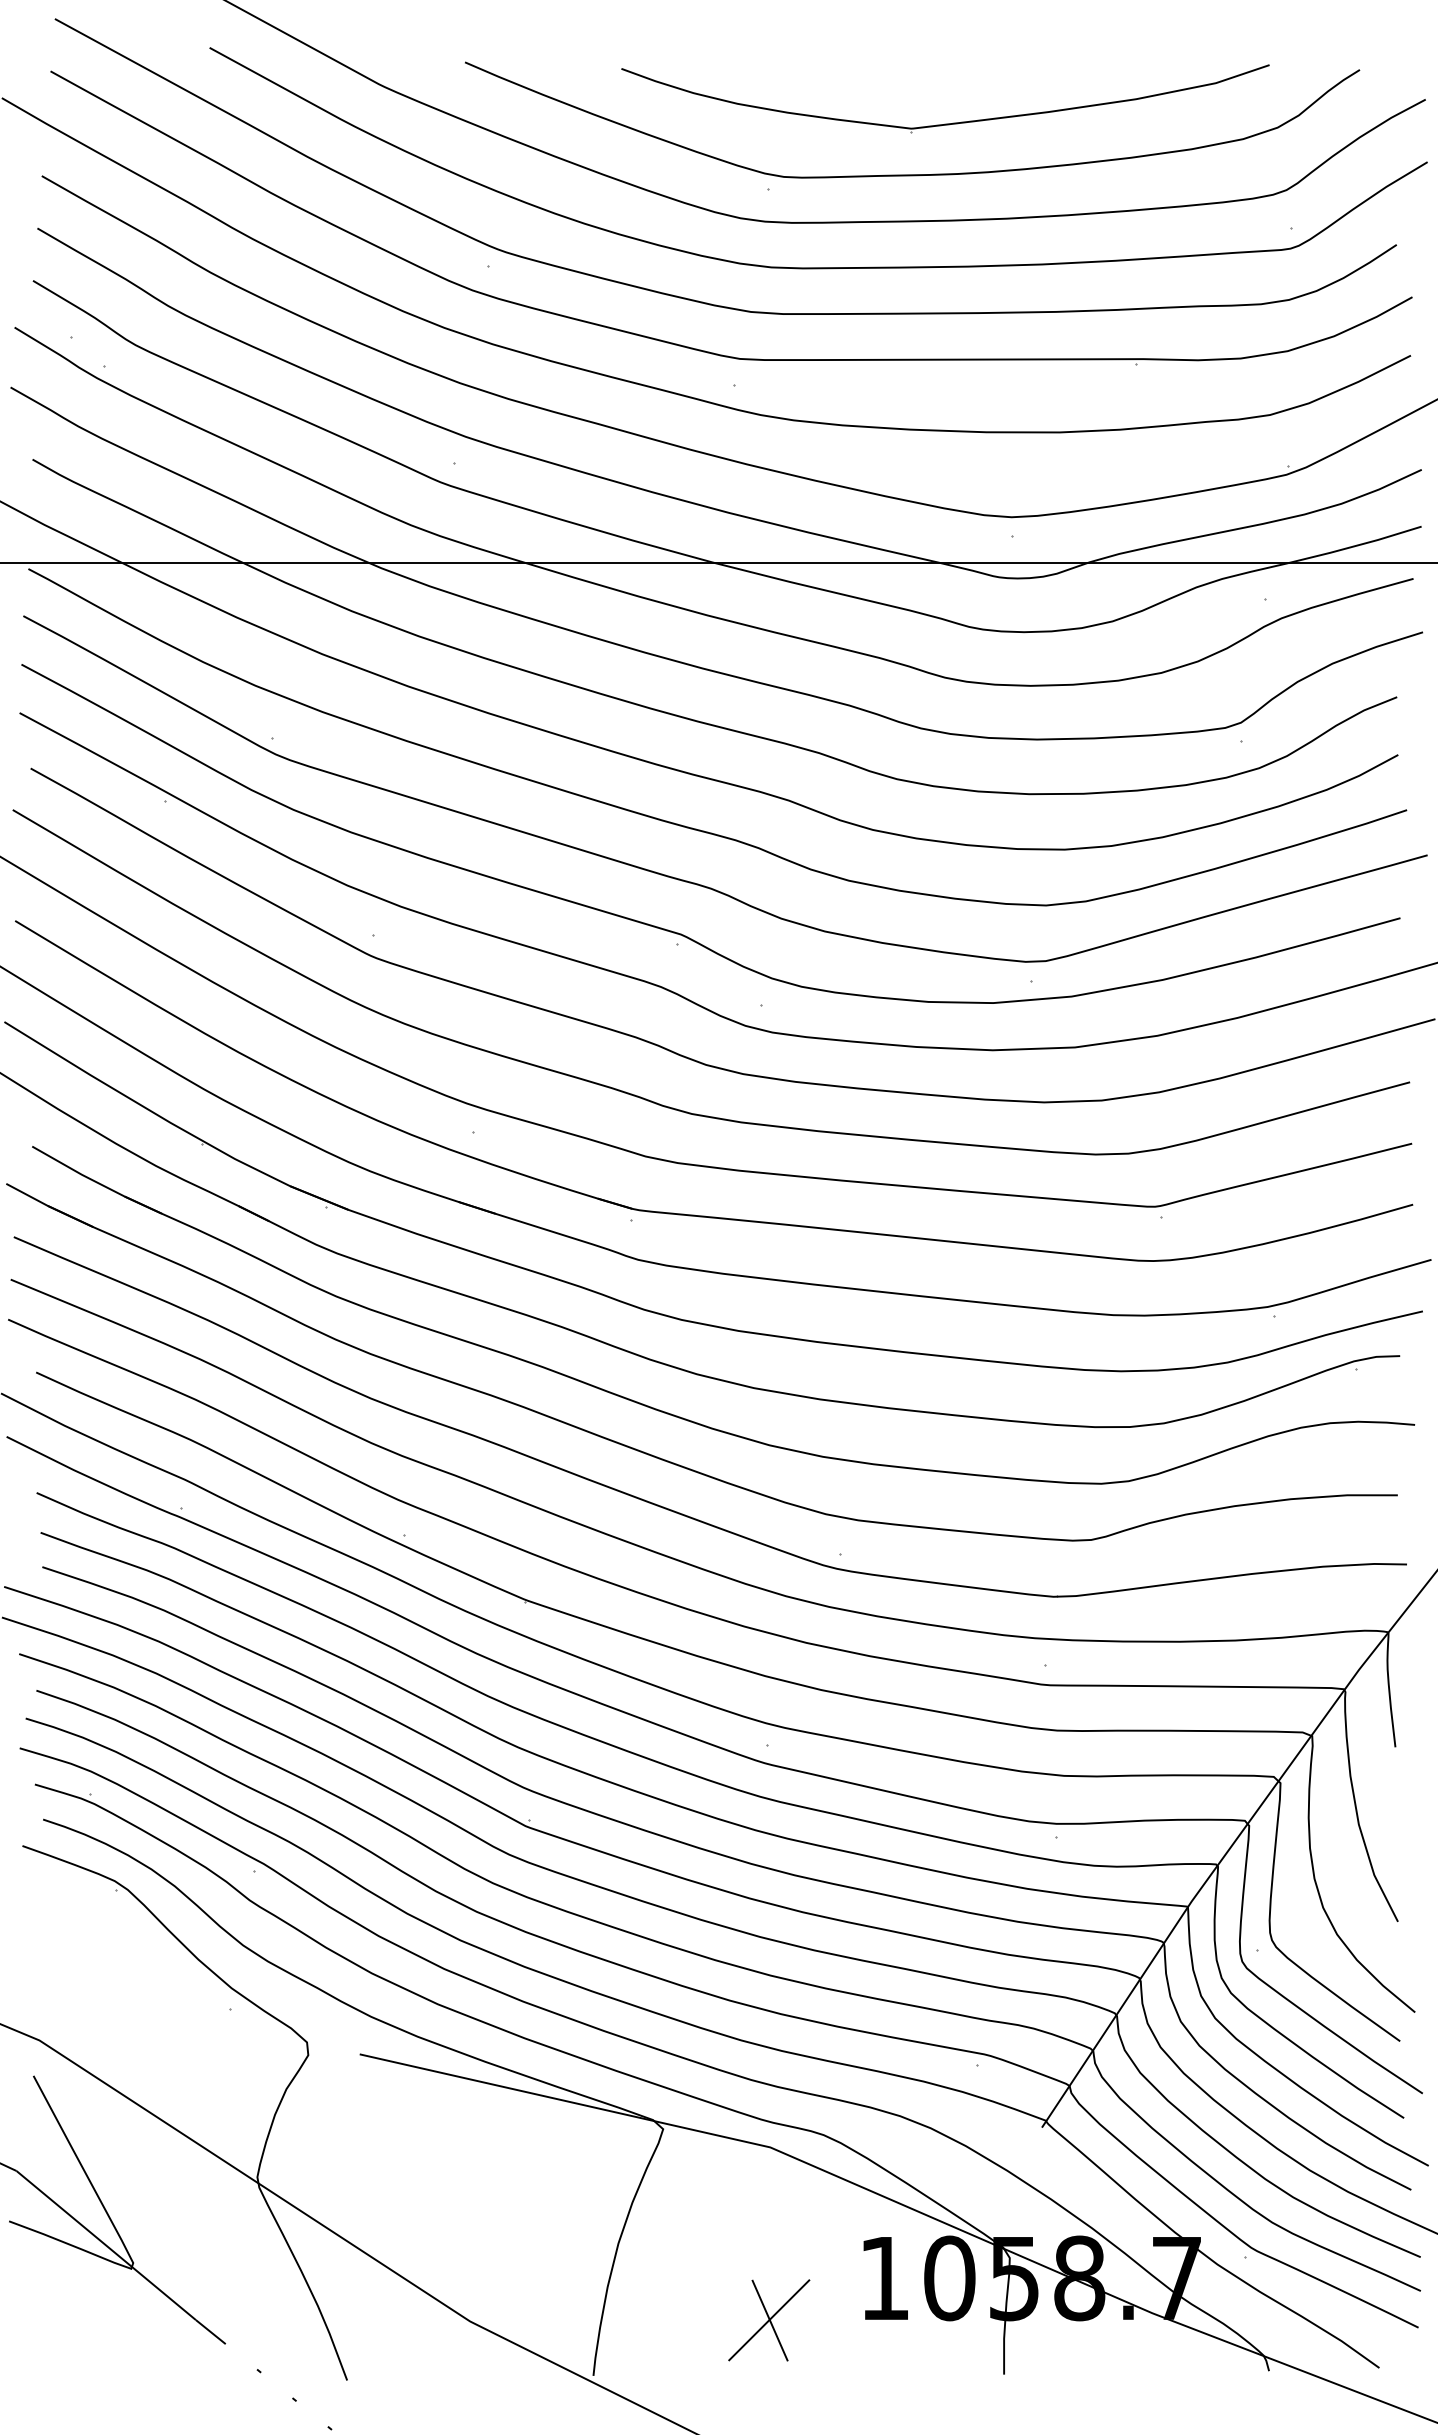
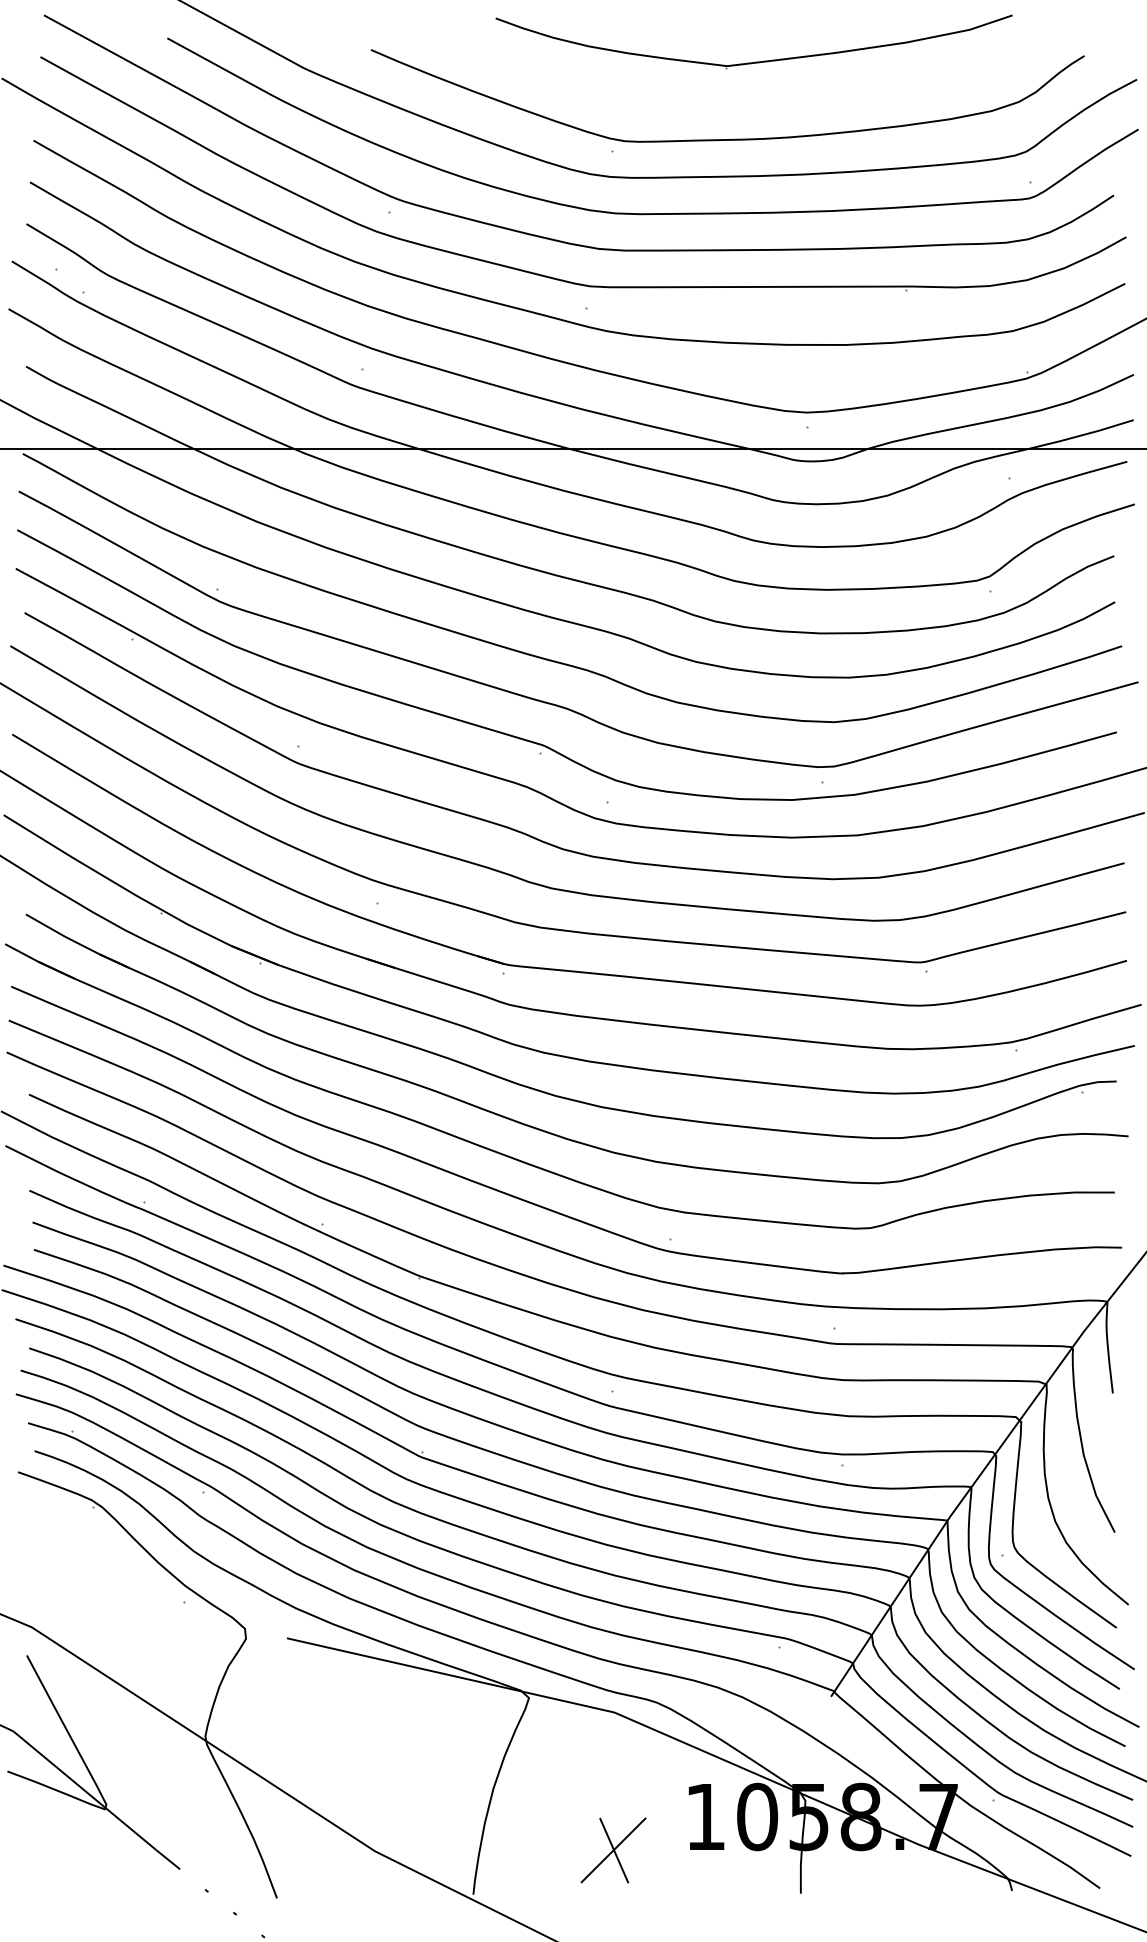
part: (945, 123) -> (754, 61), moved

